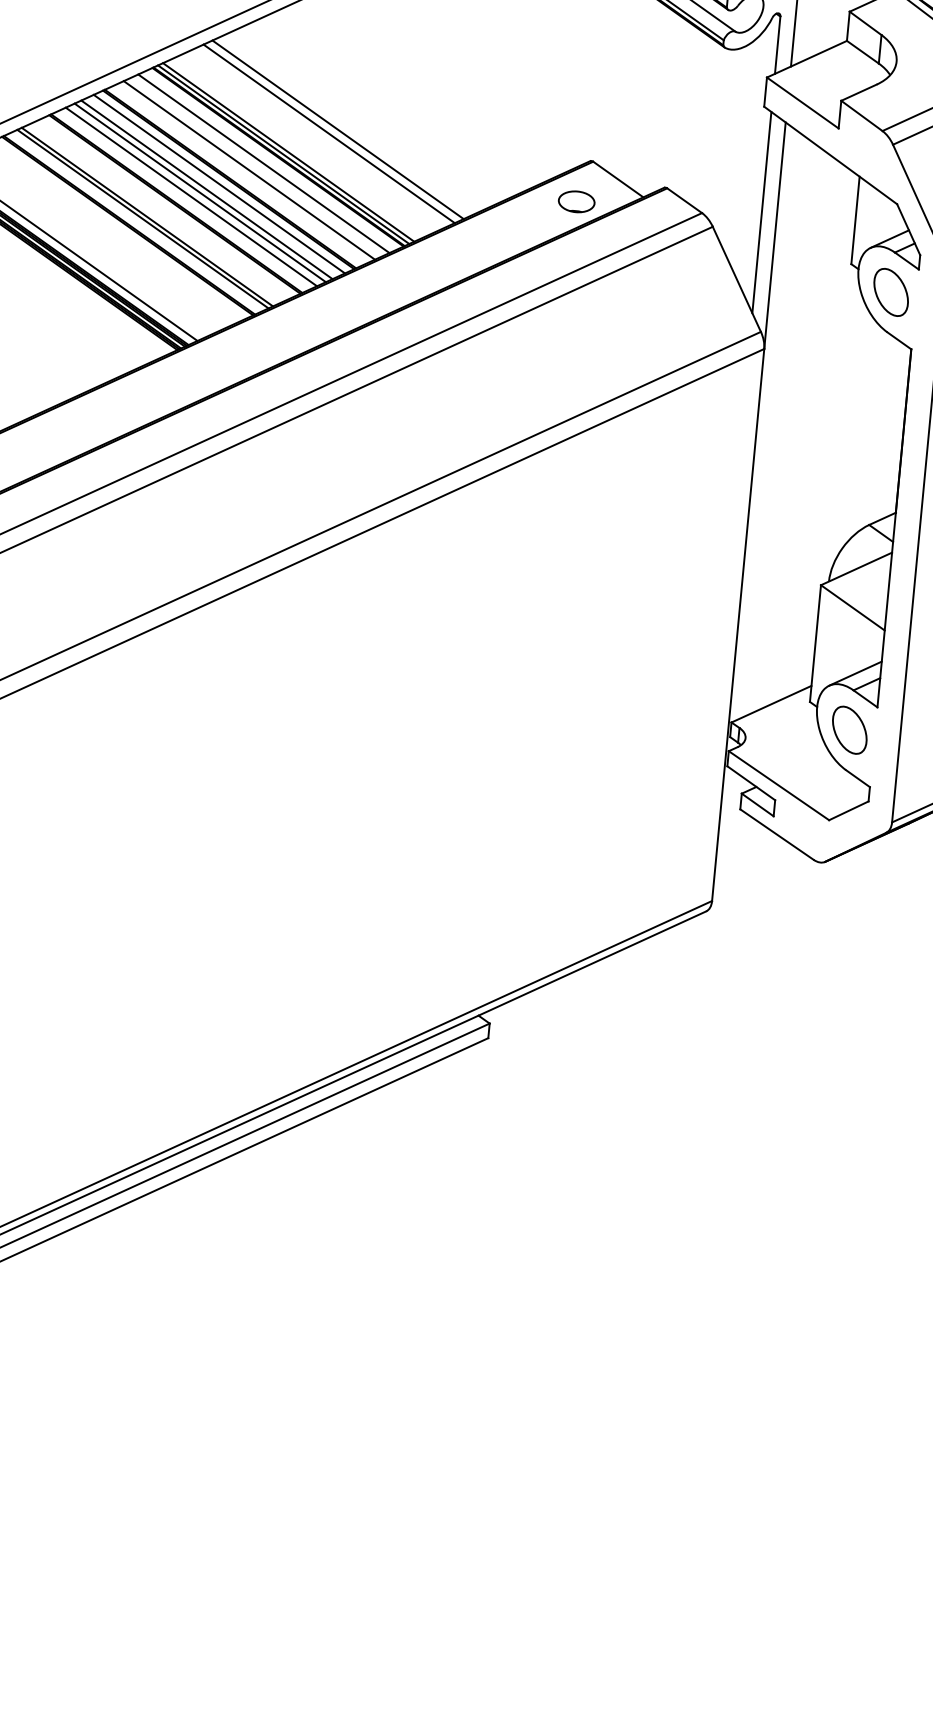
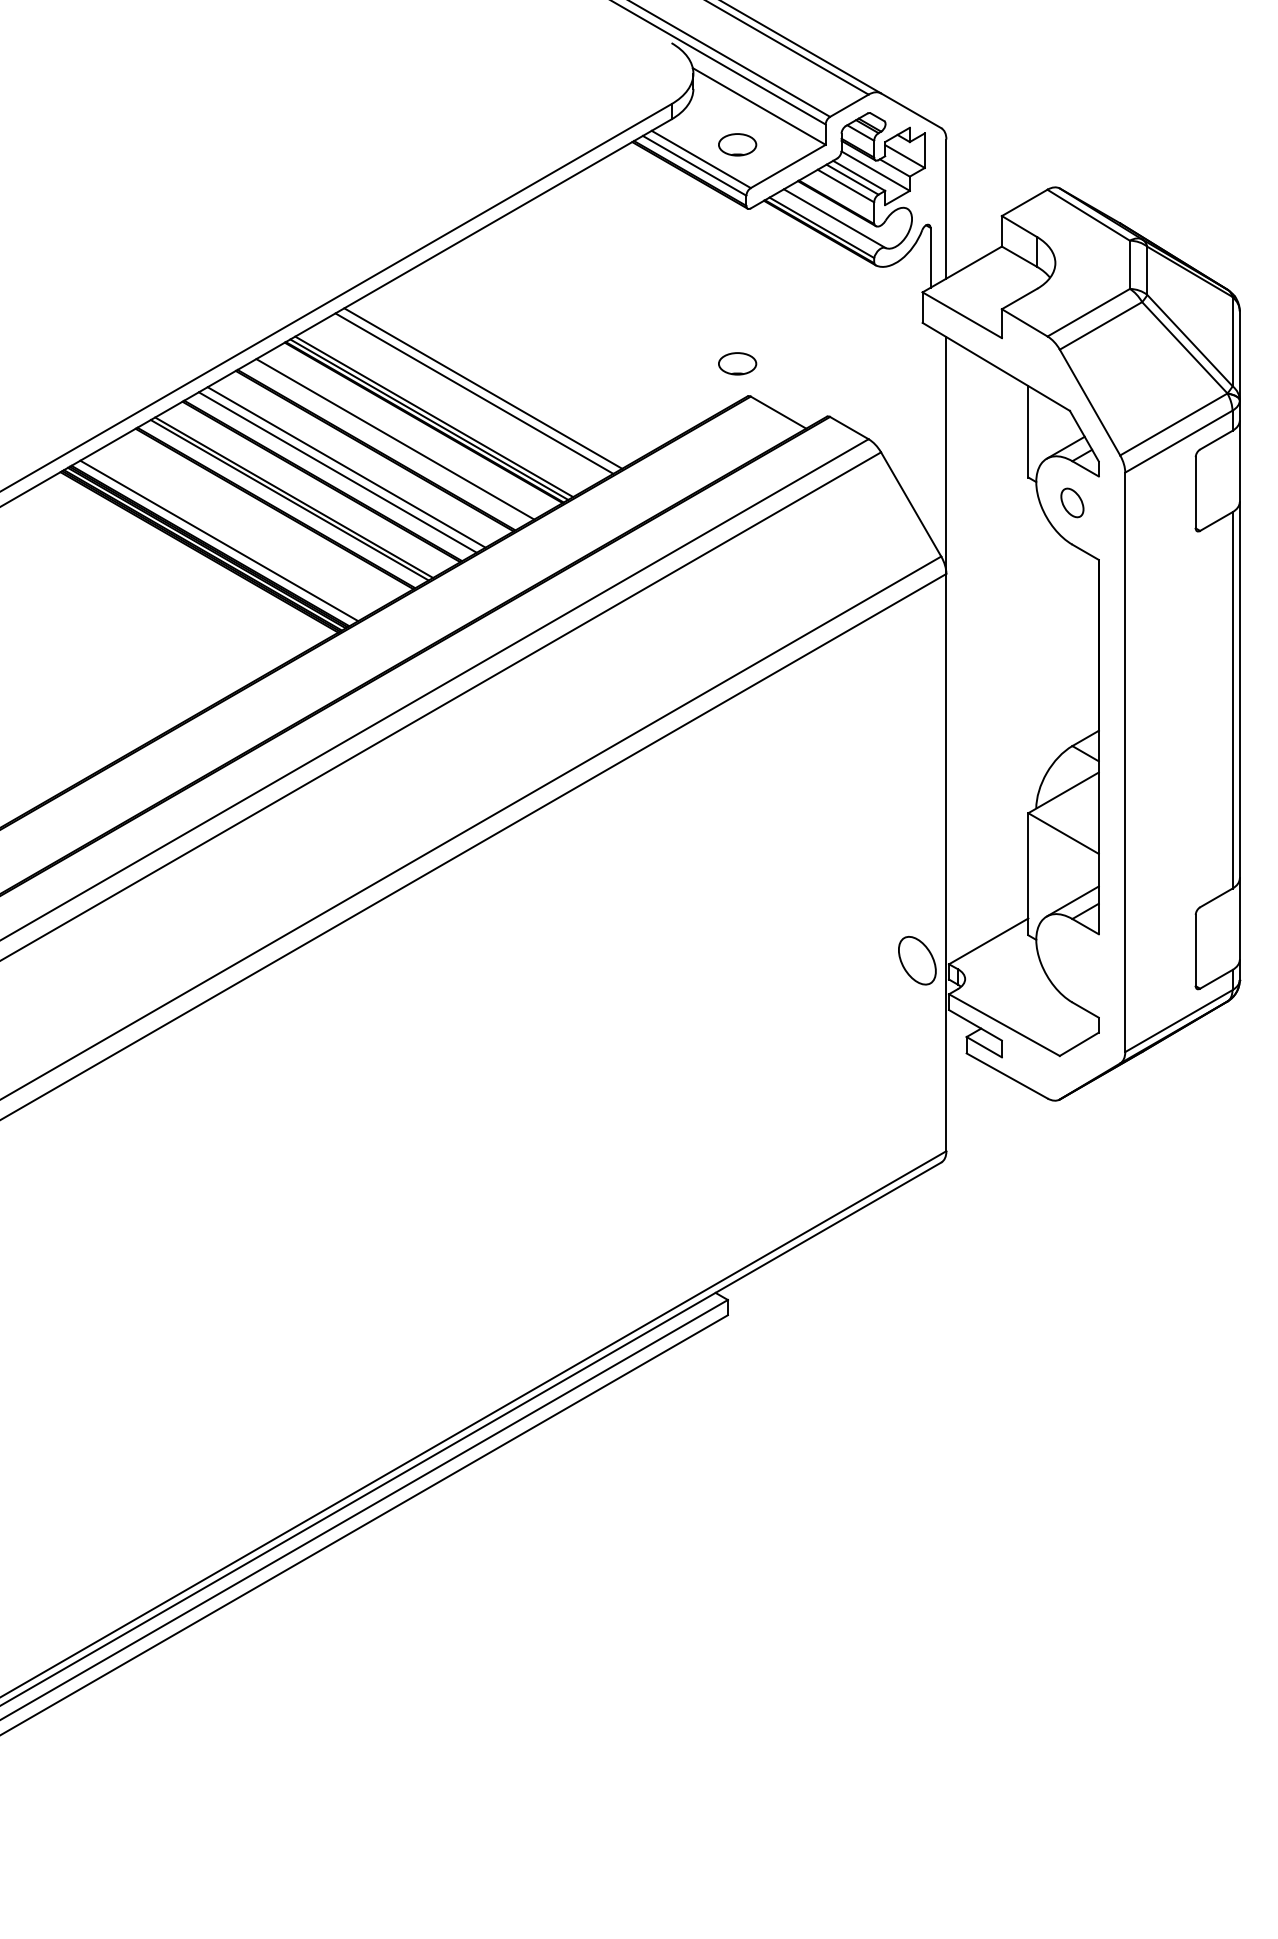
line: (263, 163) -> (409, 430), removed
line: (219, 184) -> (365, 456), removed
line: (207, 189) -> (353, 463), removed
part: (576, 201) -> (737, 363), moved
line: (761, 212) -> (930, 432), removed
part: (891, 292) -> (1072, 502), size x0.6
part: (849, 730) -> (917, 960), moved

